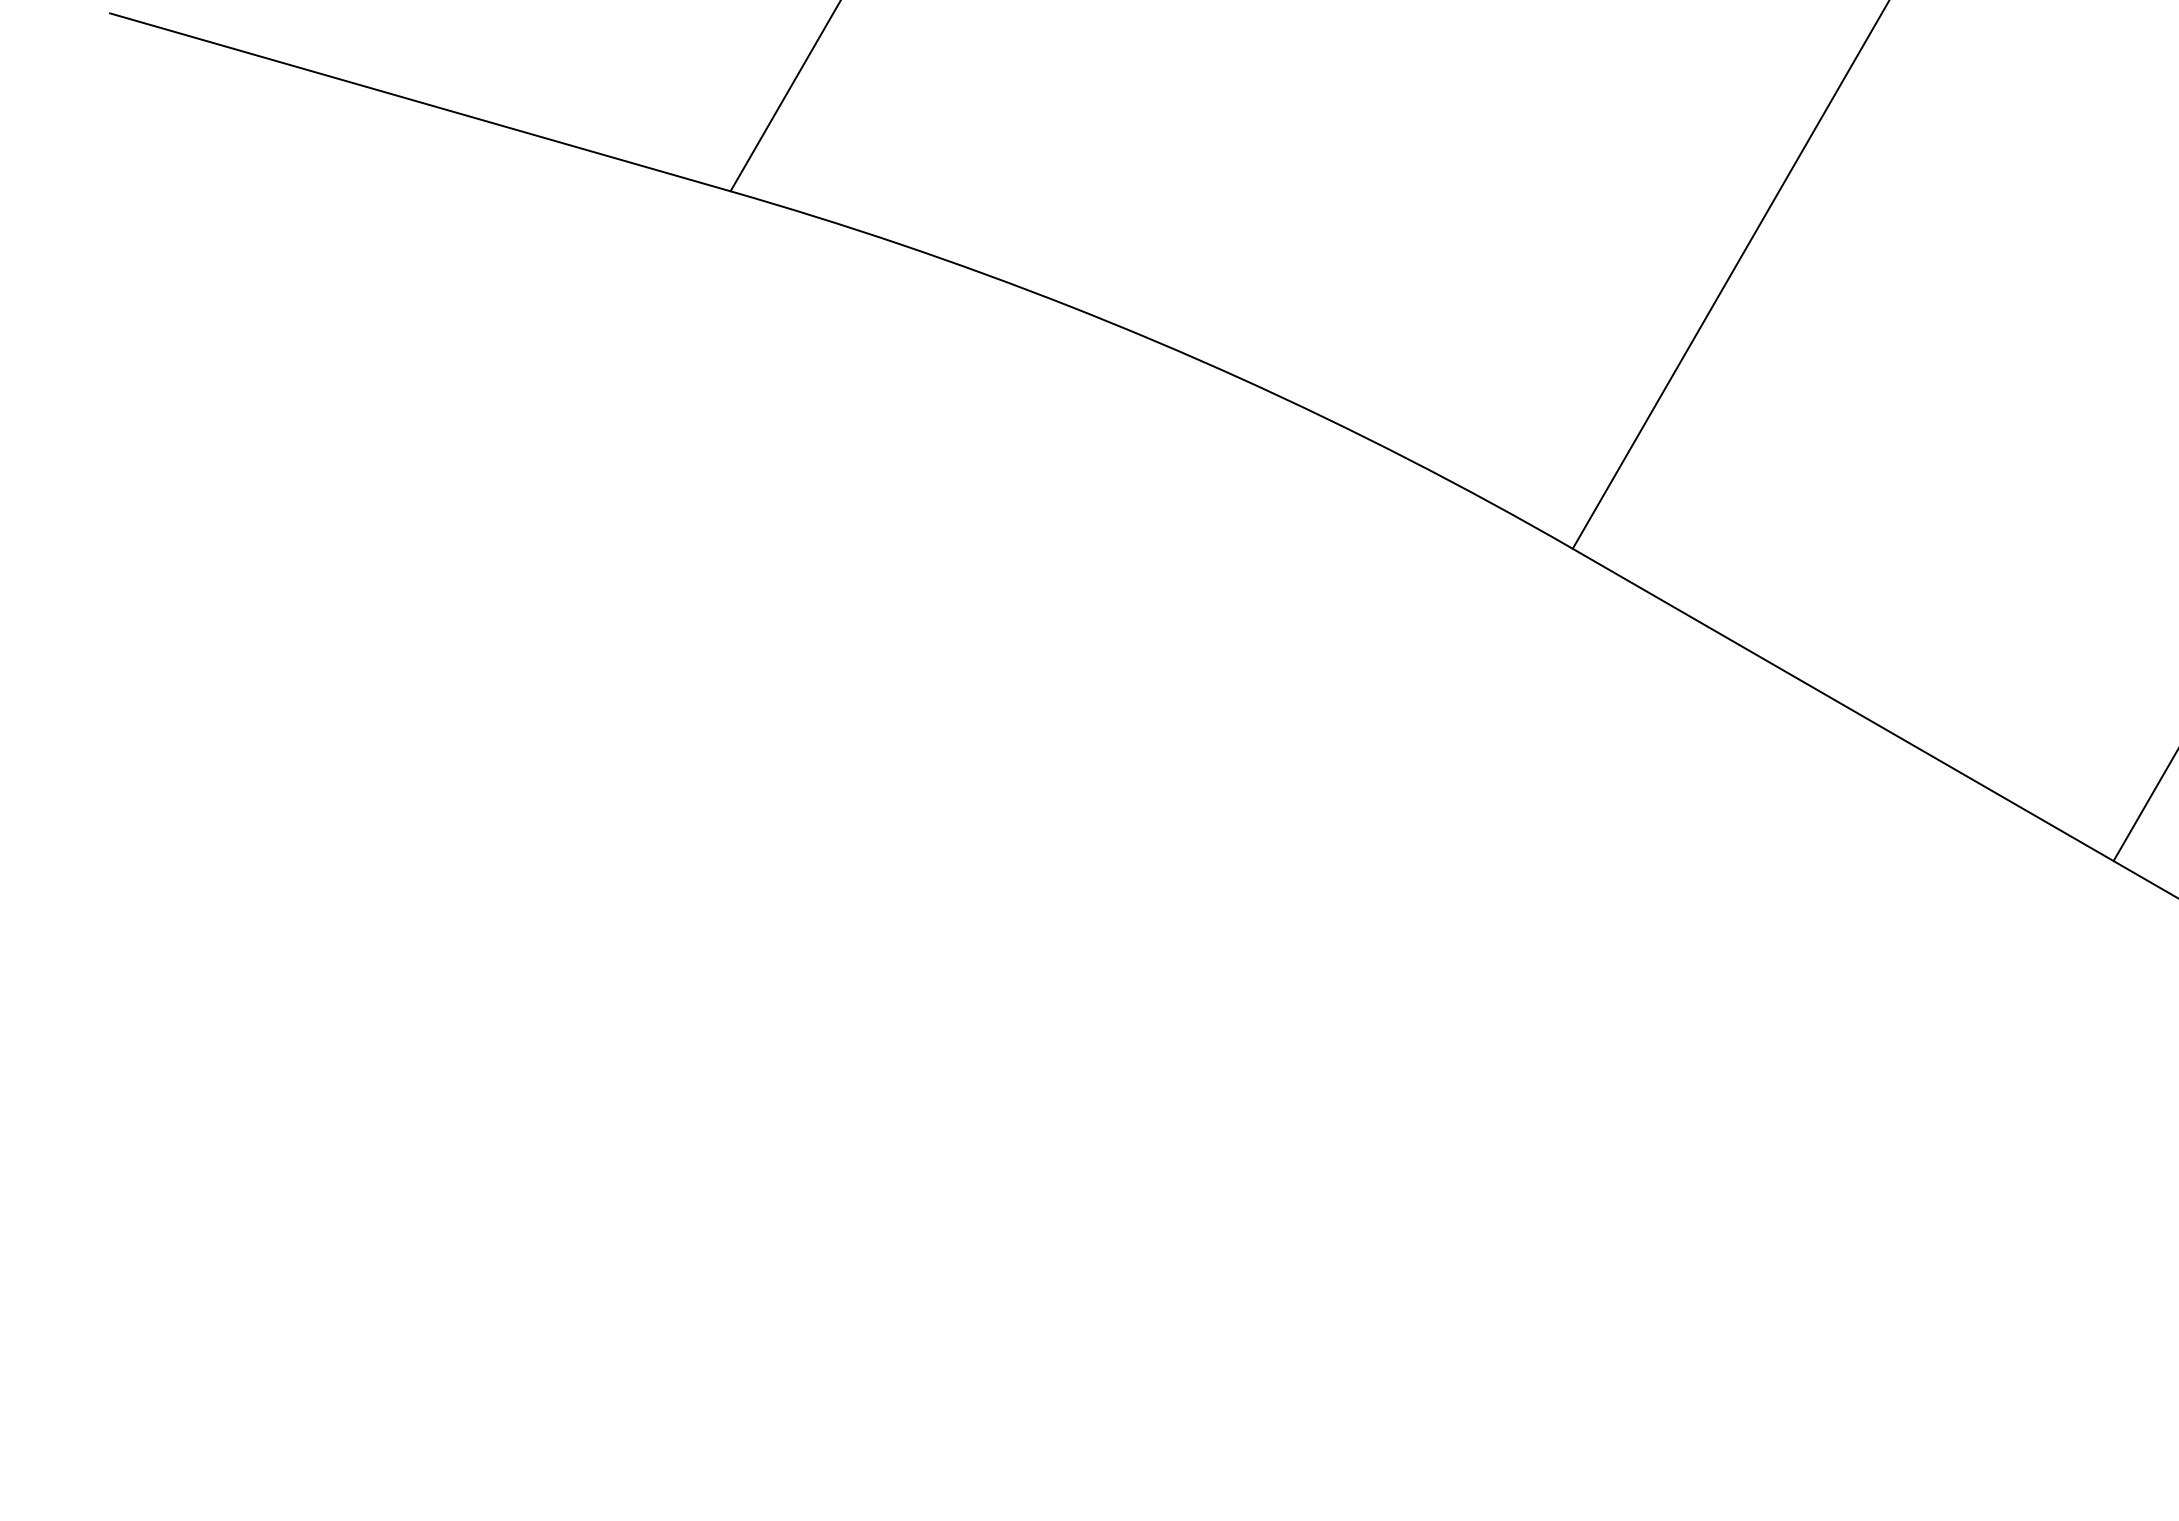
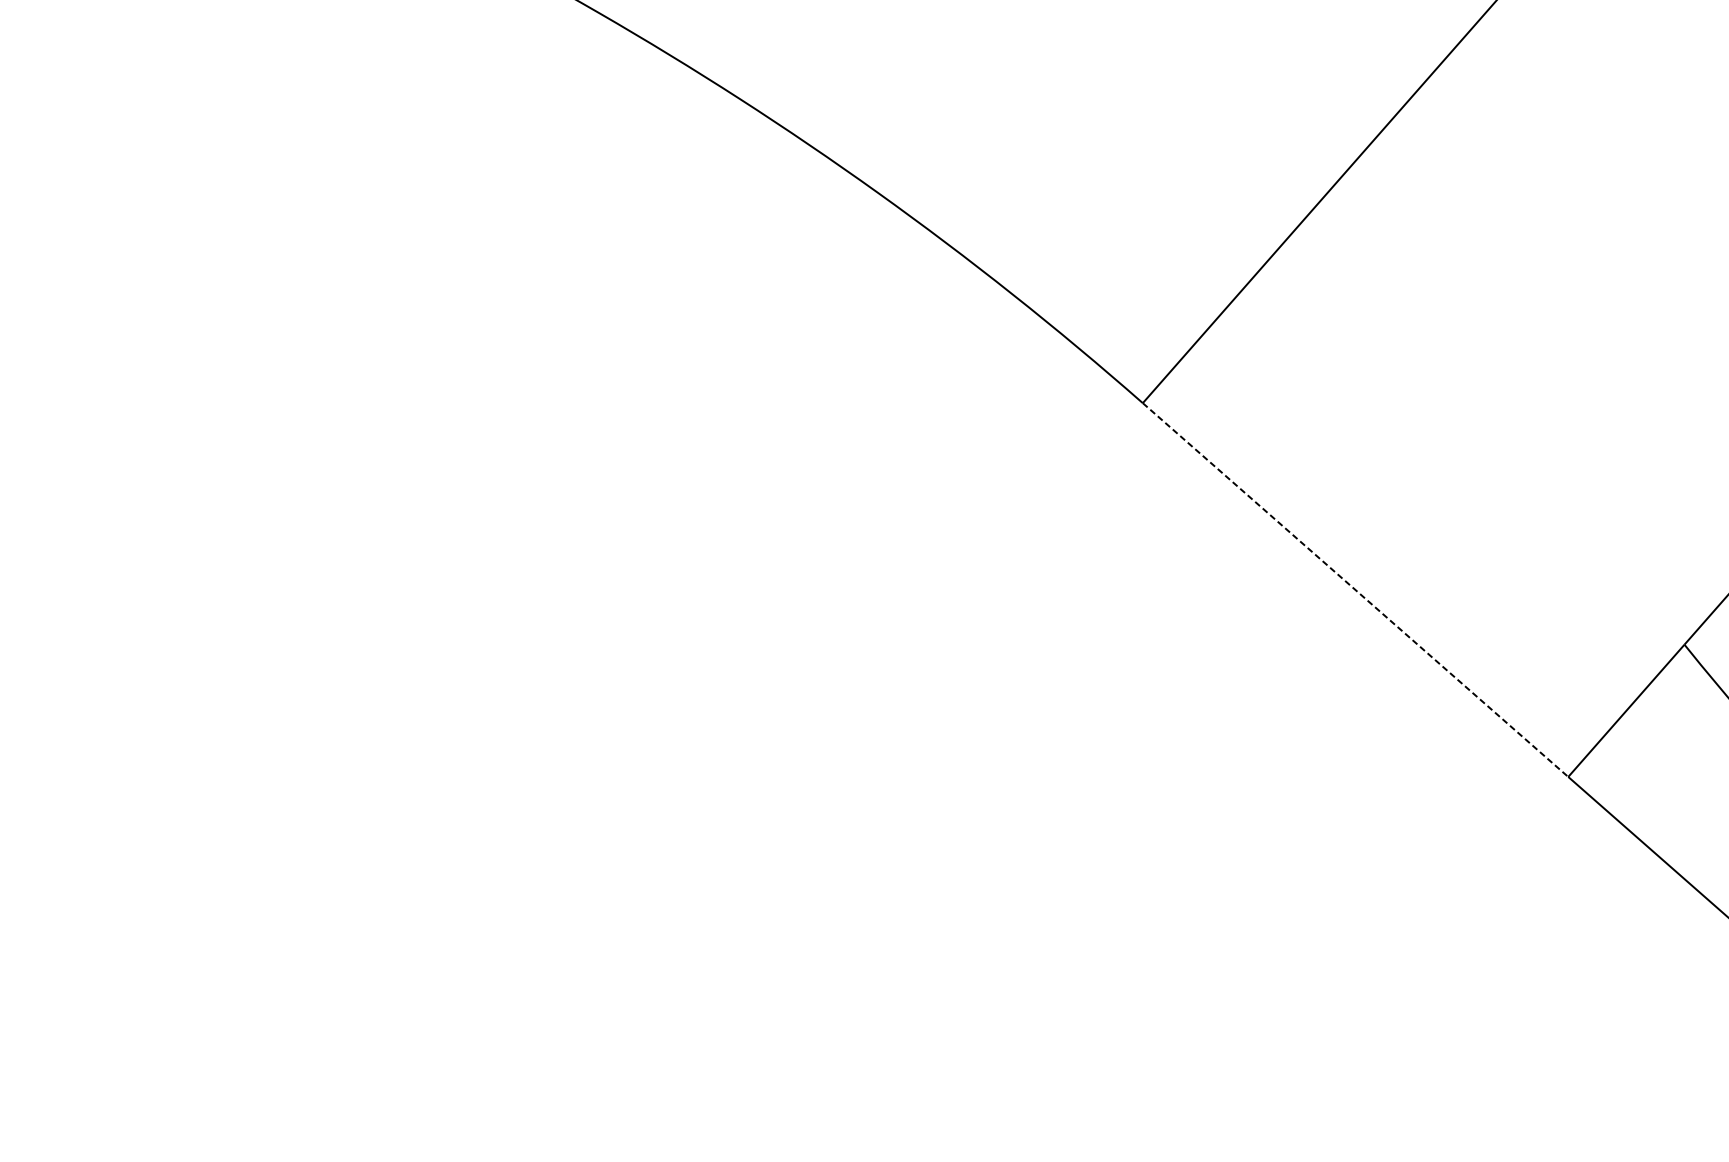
line: (1843, 705) -> (1355, 590), solid -> dashed

